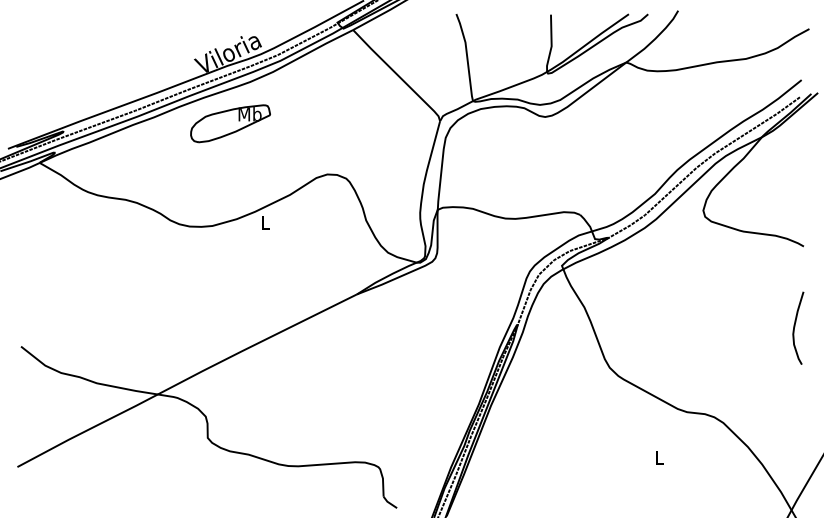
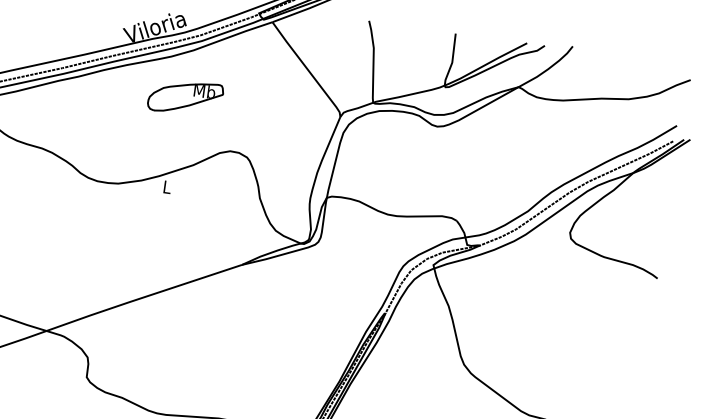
part: (230, 123) -> (185, 97), moved
curve: (795, 327) -> (639, 351), removed

